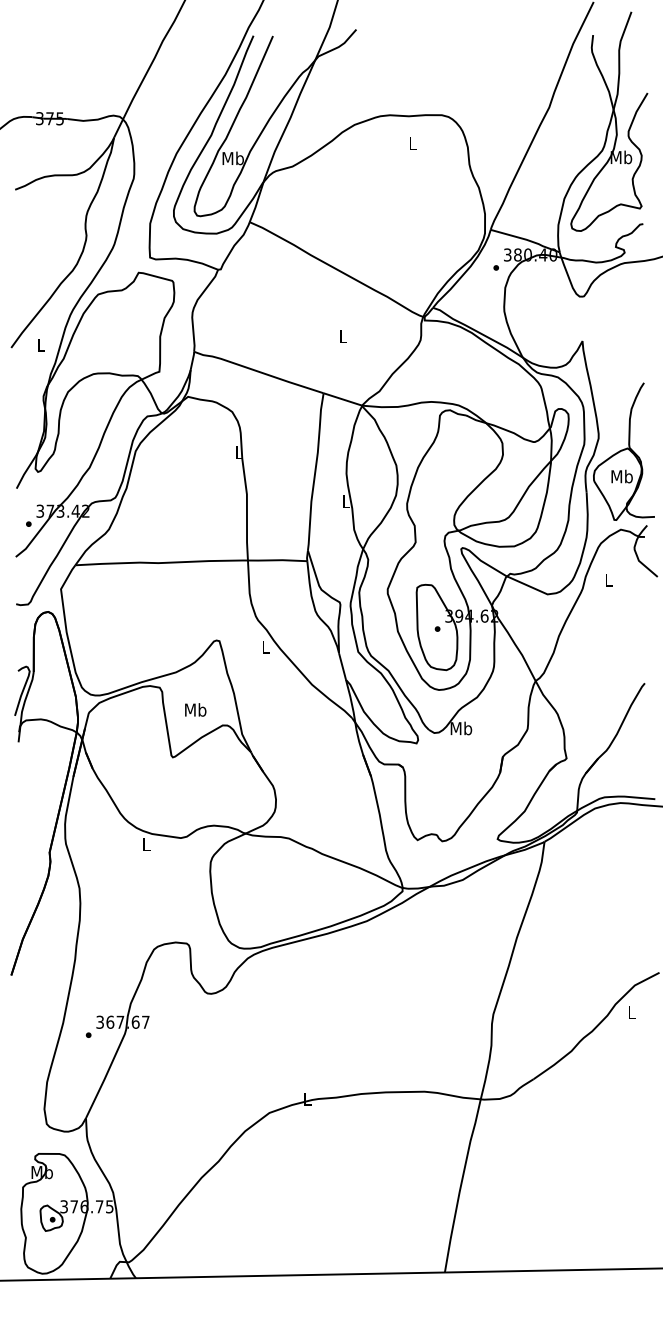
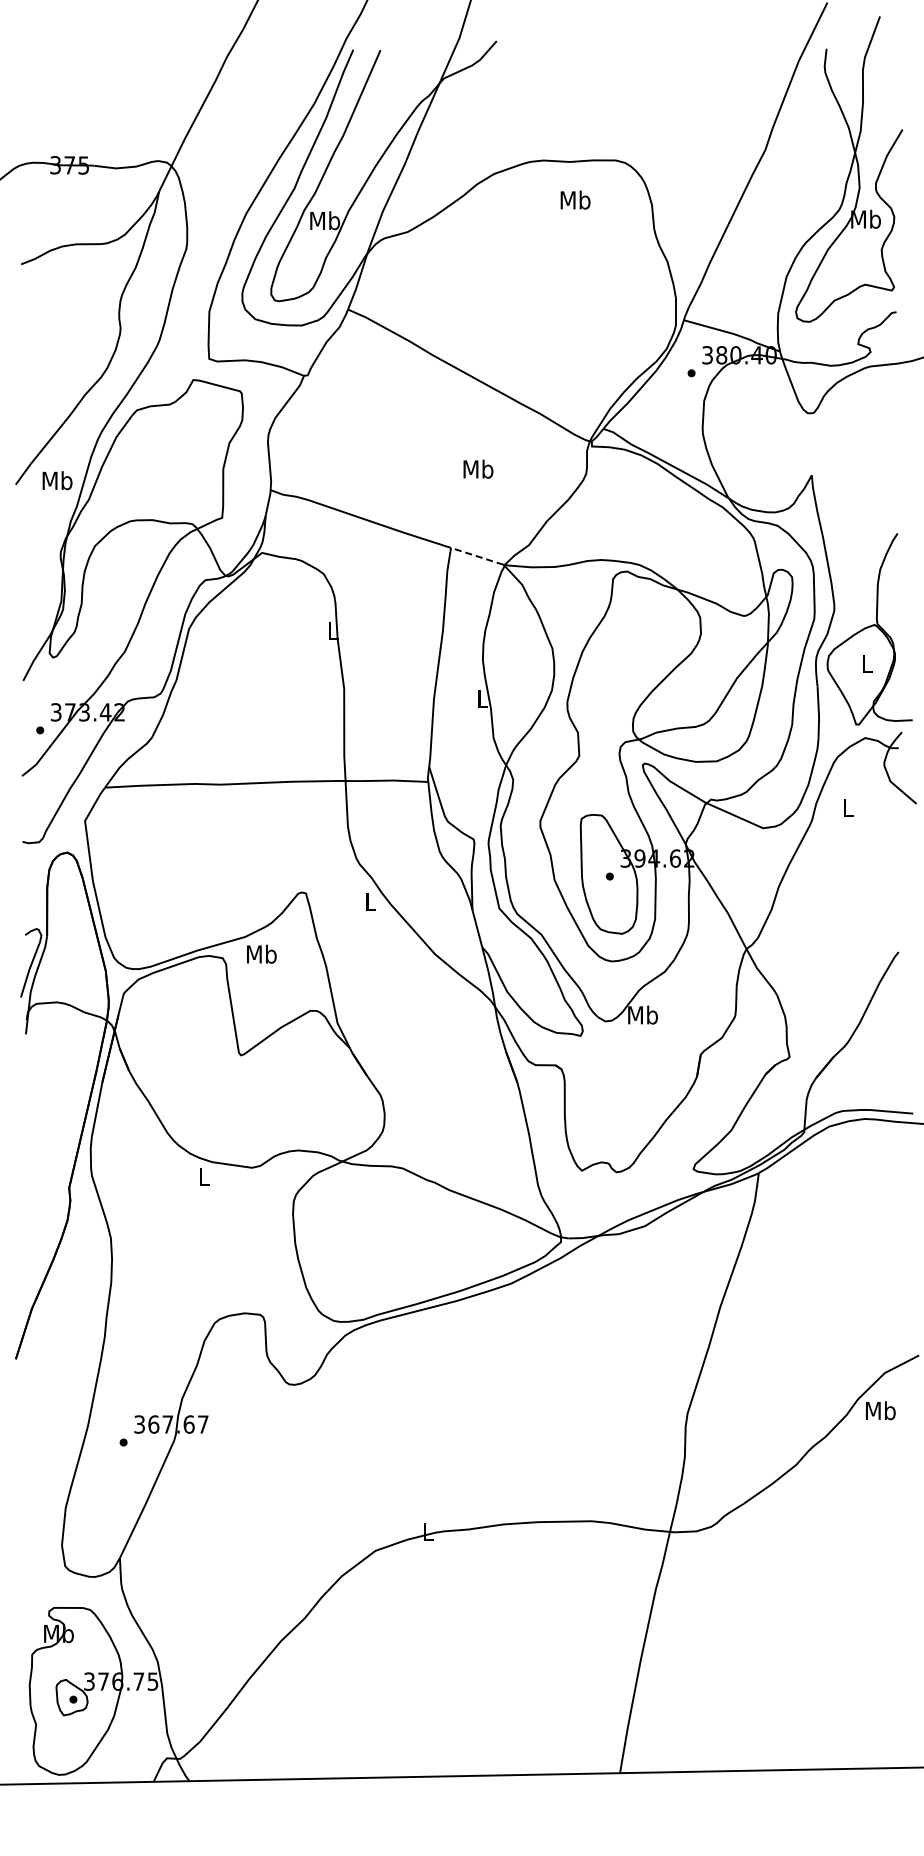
text: (412, 143) -> (575, 199), L -> Mb
text: (343, 336) -> (478, 468), L -> Mb
text: (41, 344) -> (57, 480), L -> Mb
line: (342, 399) -> (477, 556), solid -> dashed
text: (621, 476) -> (866, 663), Mb -> L
text: (195, 709) -> (261, 953), moved
text: (631, 1012) -> (880, 1410), L -> Mb

